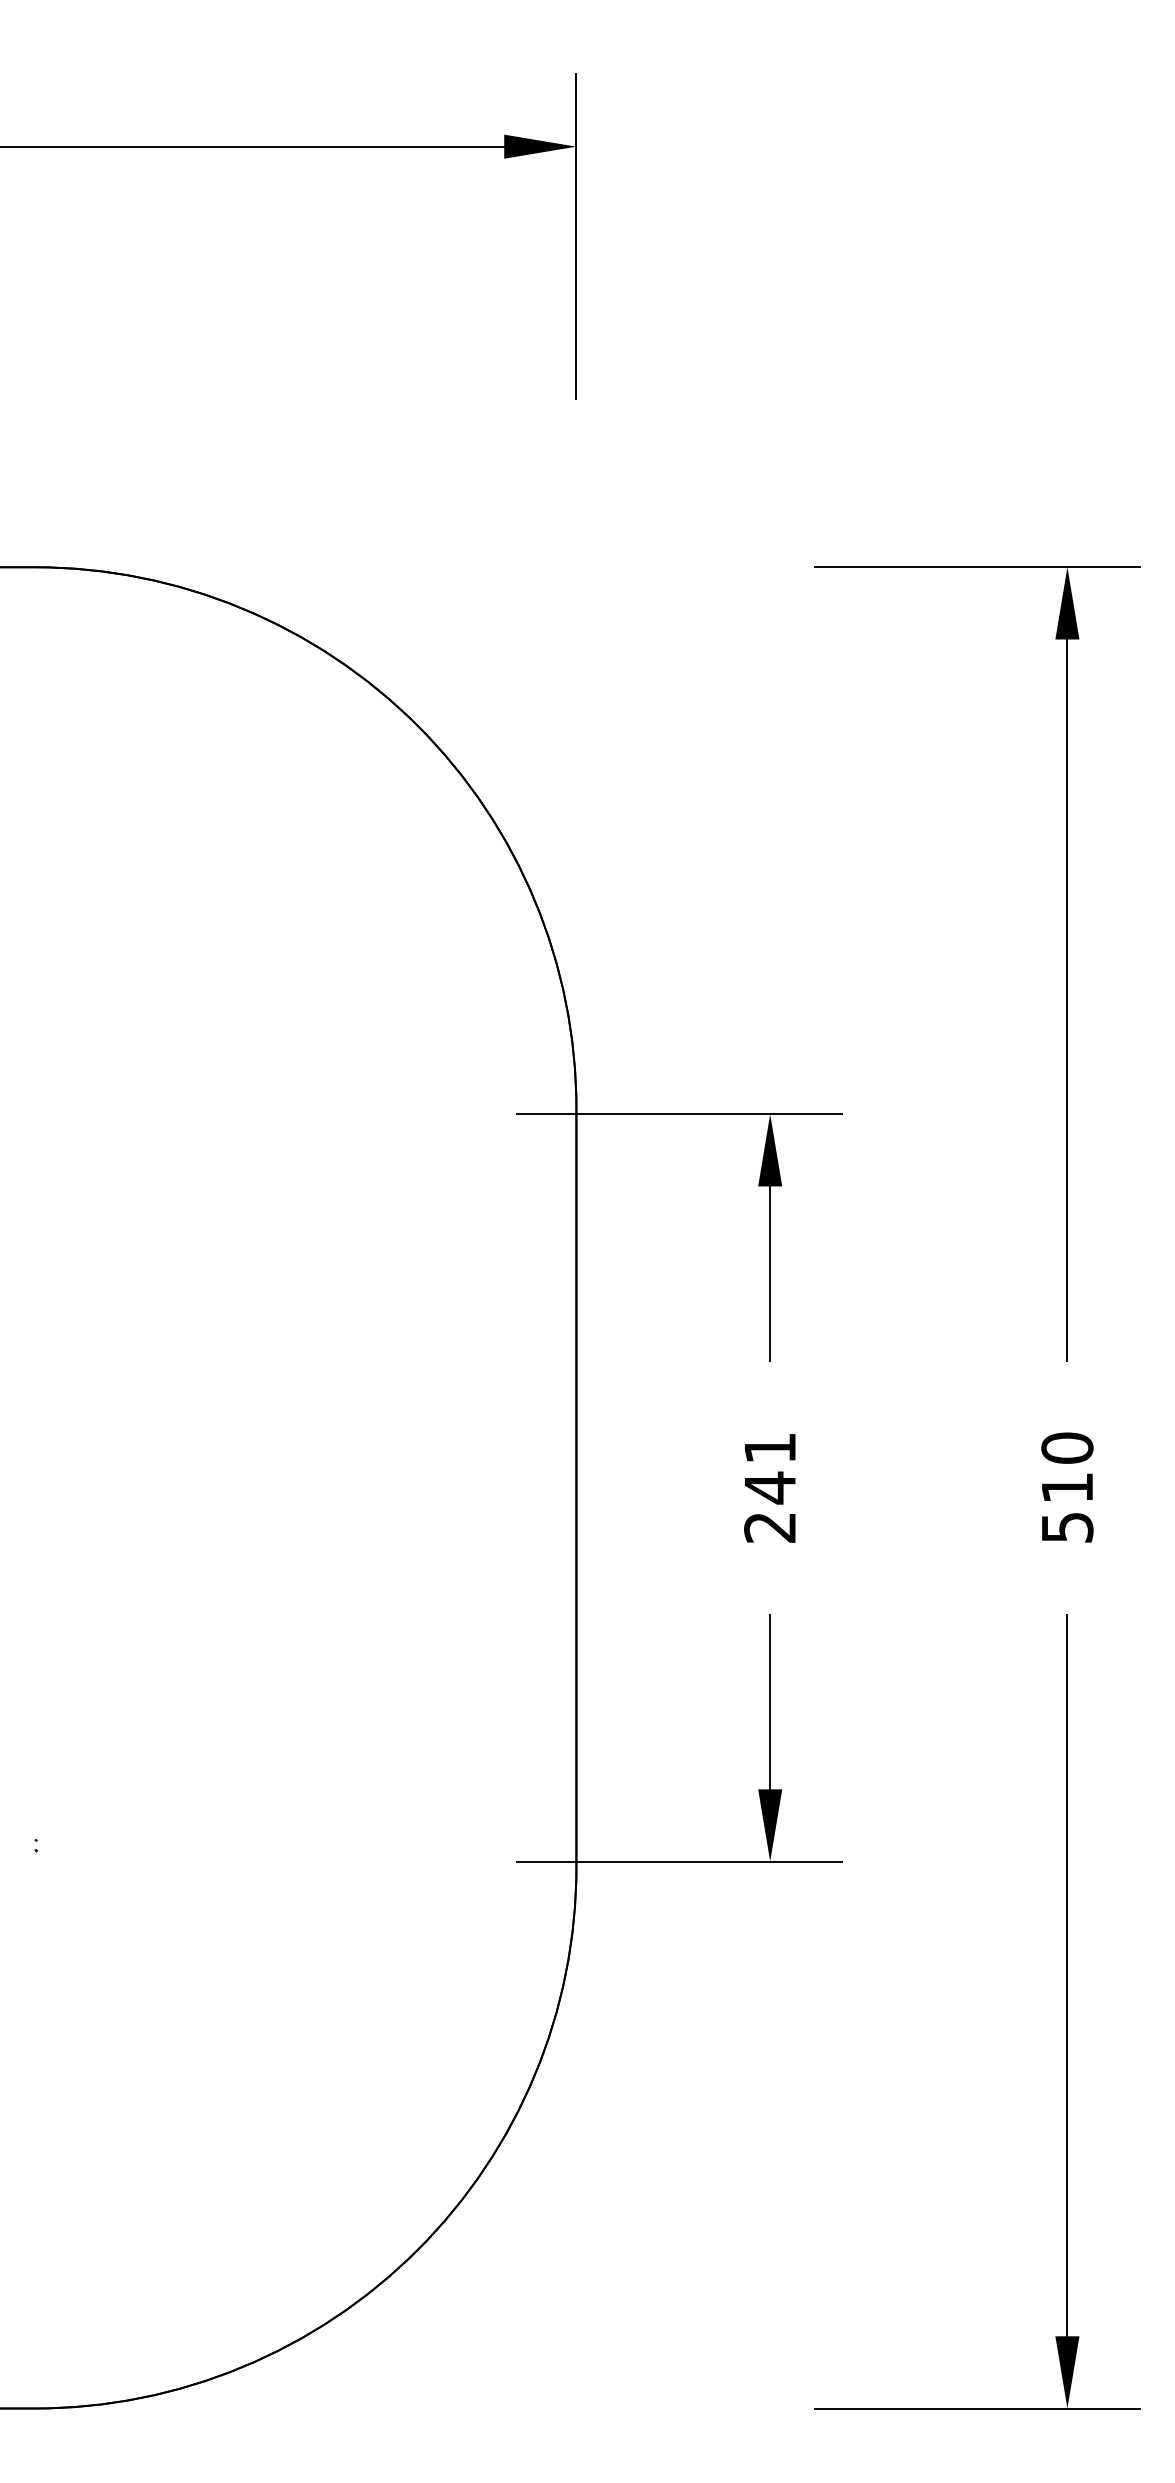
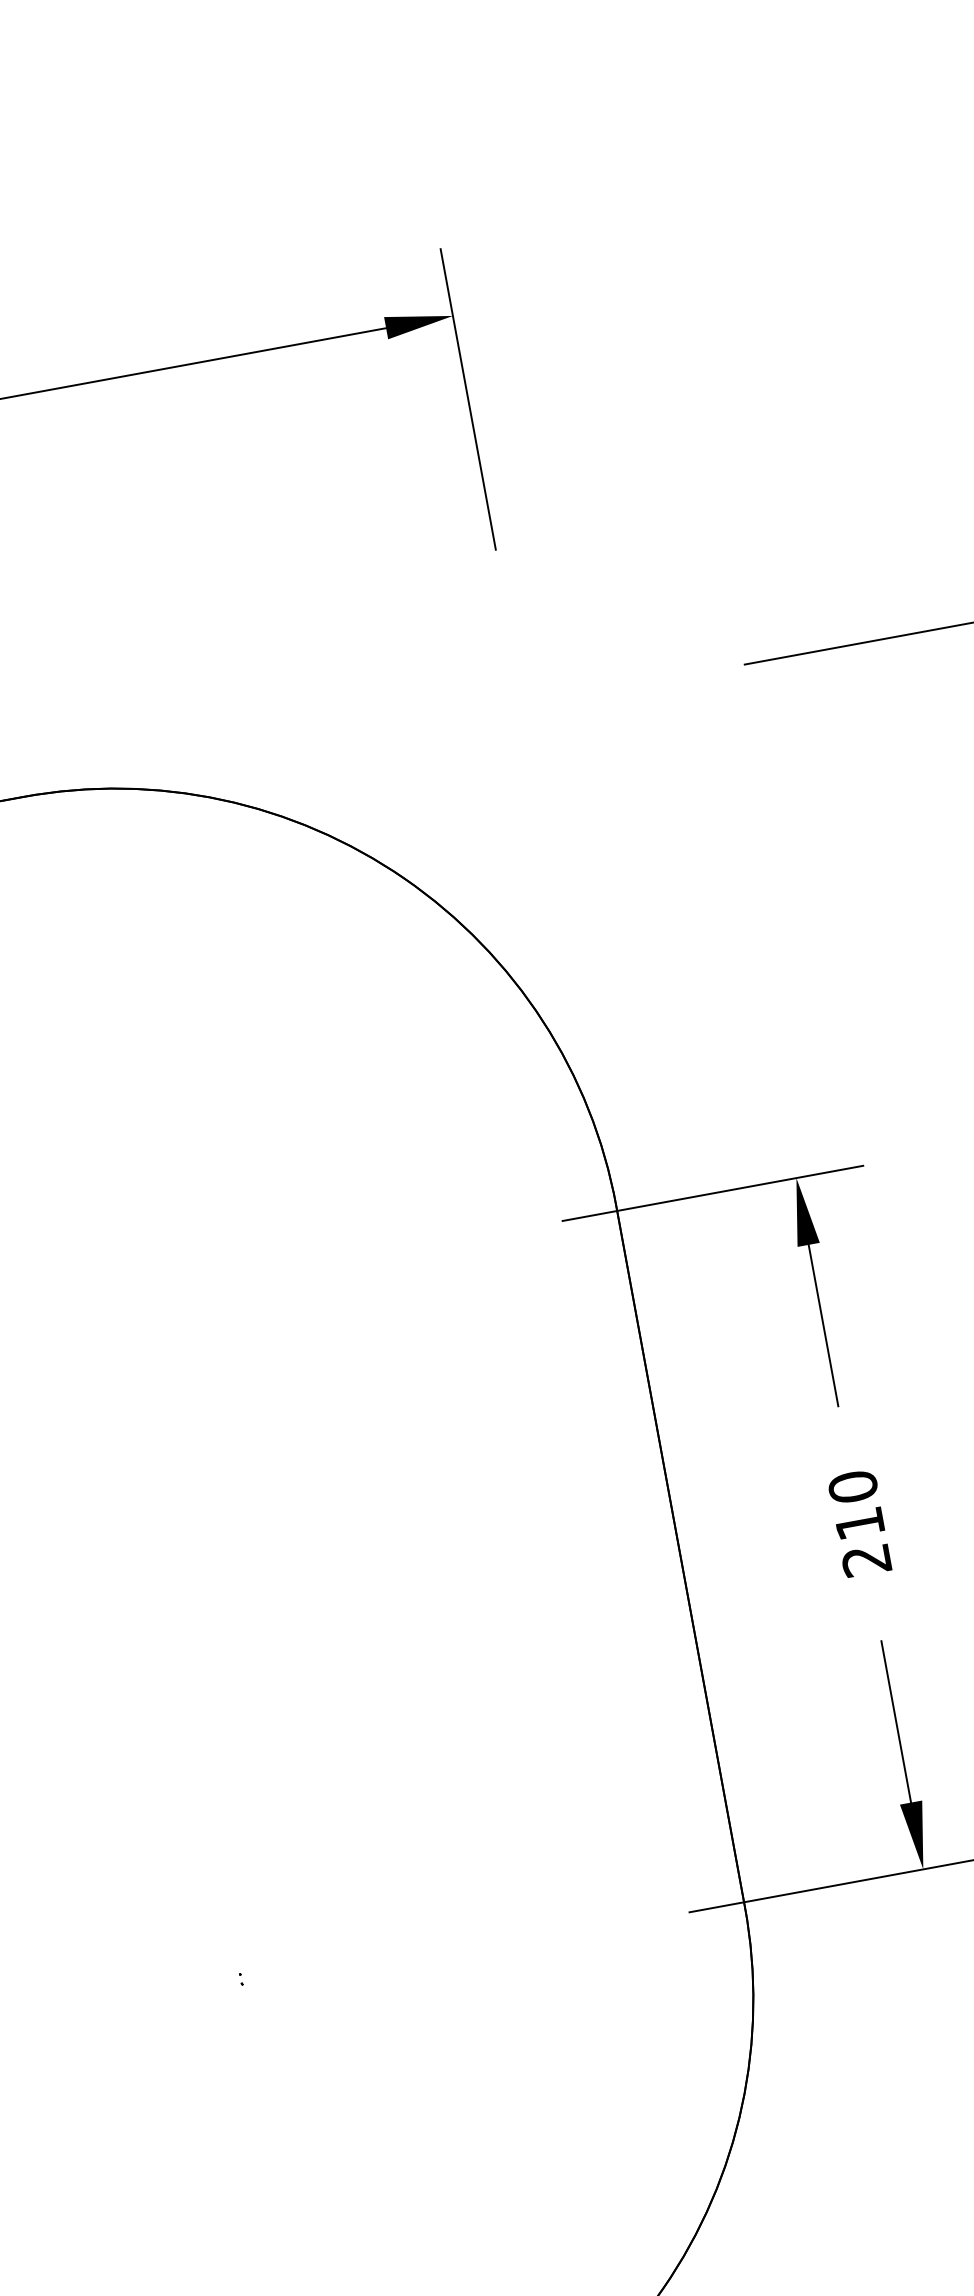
text: (770, 1468) -> (856, 1505), 241 -> 210

